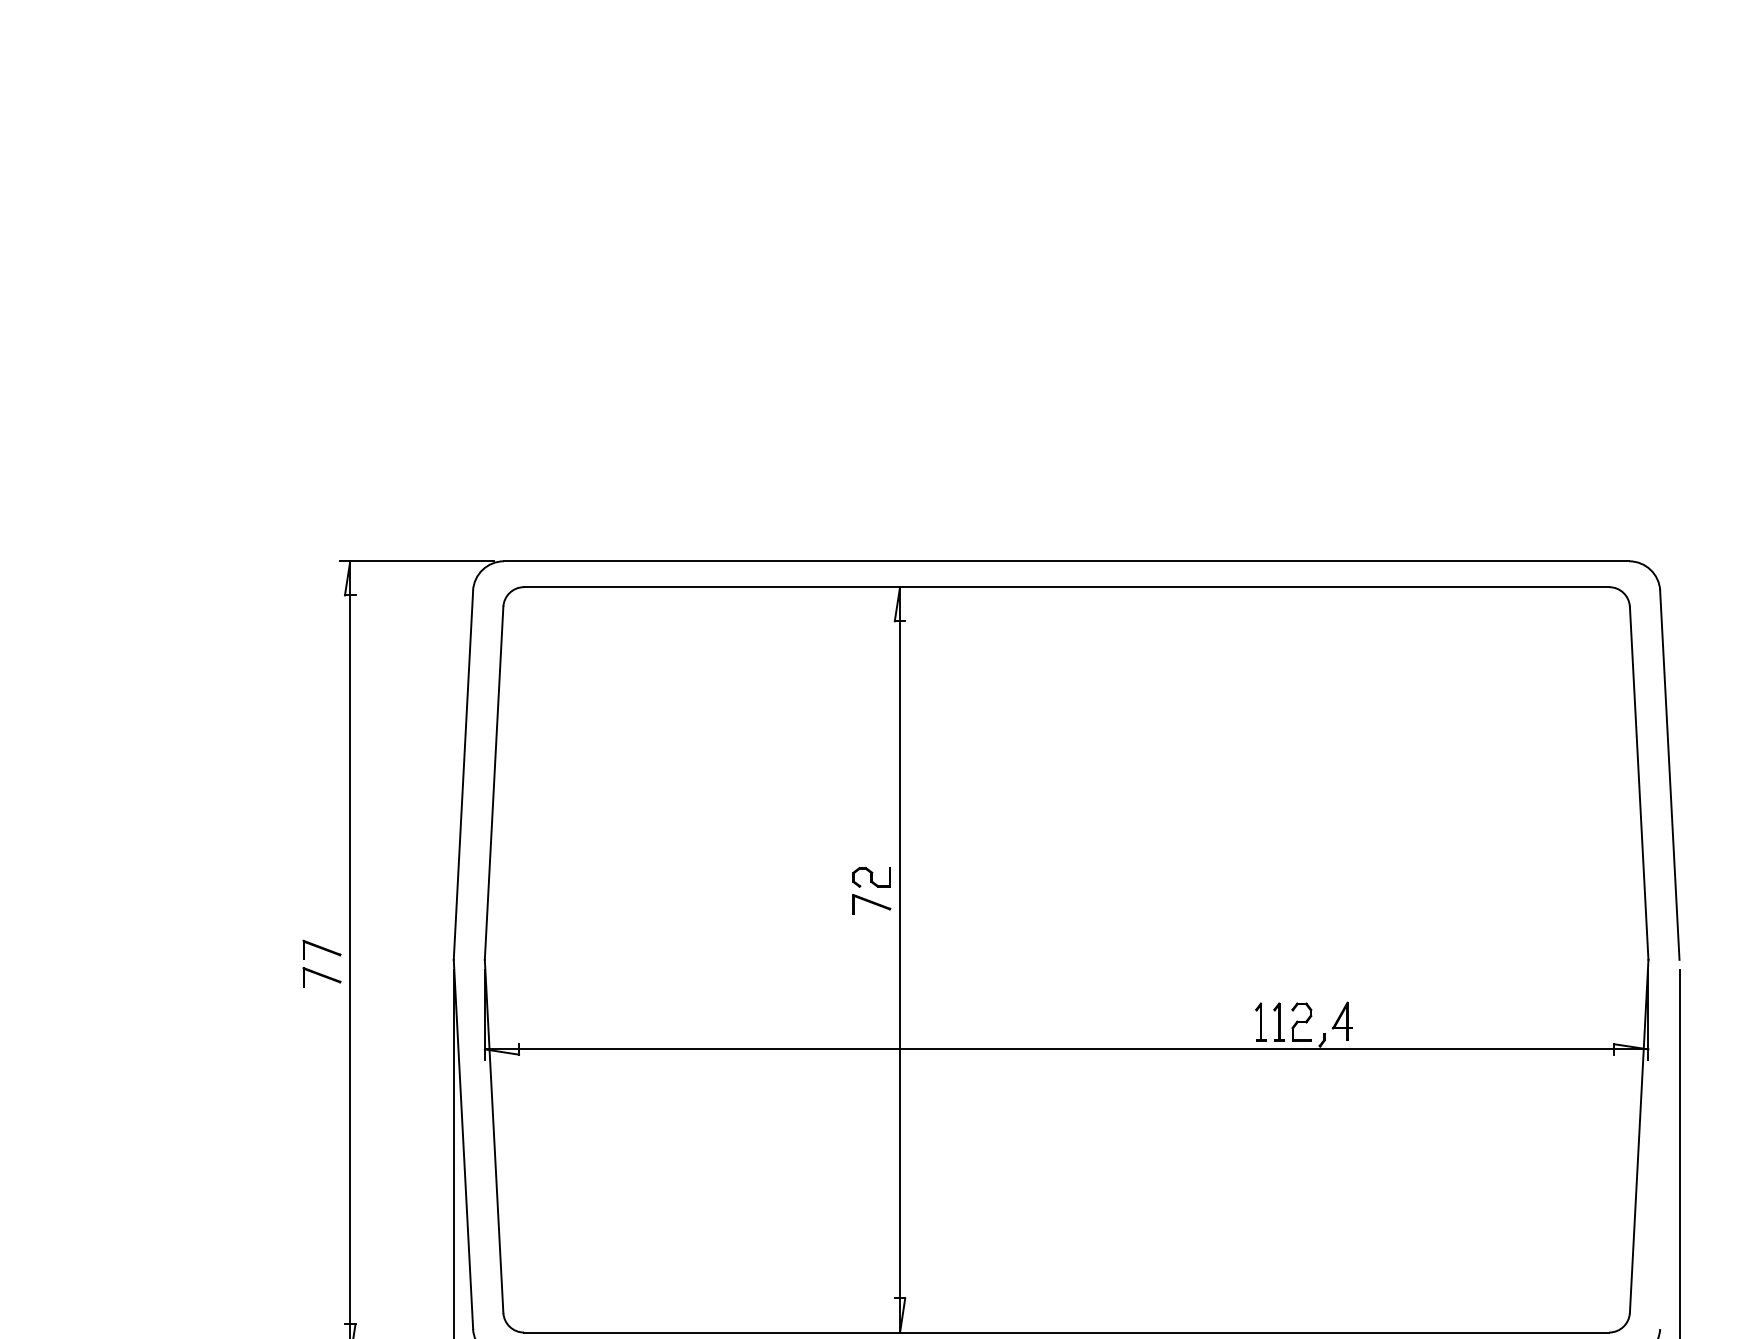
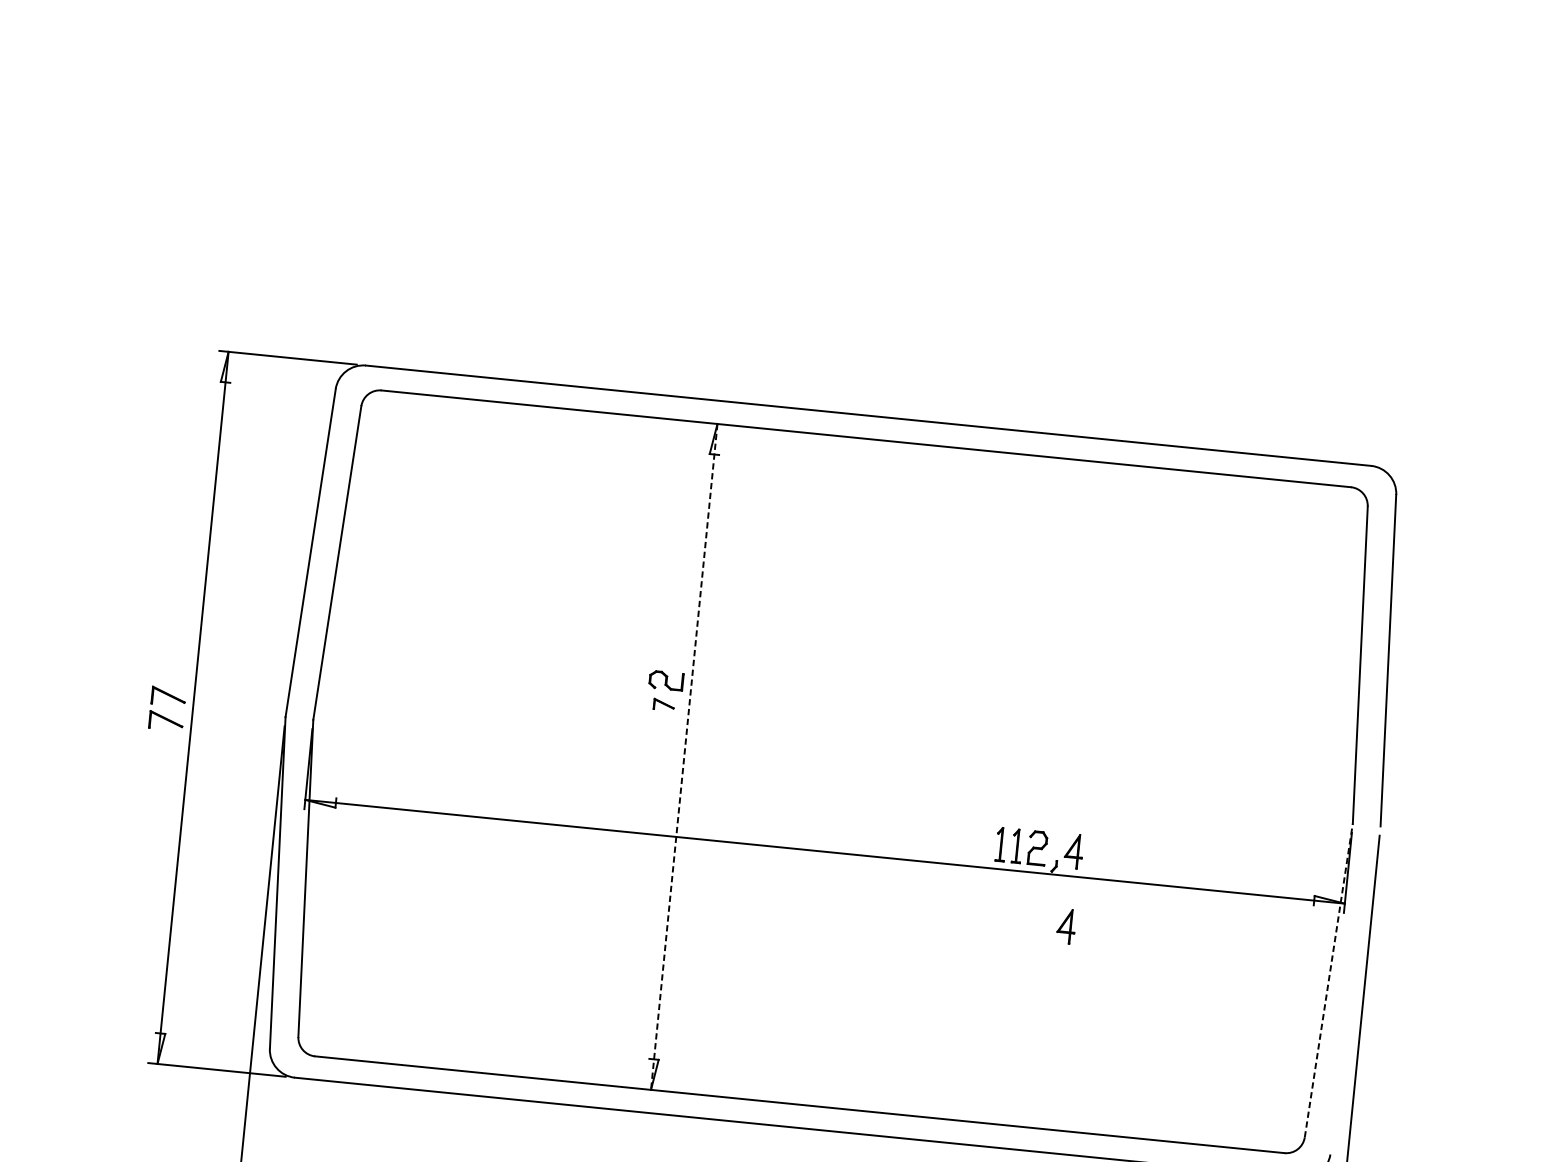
part: (871, 904) -> (663, 704), size x0.6
line: (900, 959) -> (684, 756), solid -> dashed
part: (1342, 1104) -> (1066, 925), added
line: (1639, 1136) -> (1329, 980), solid -> dashed

